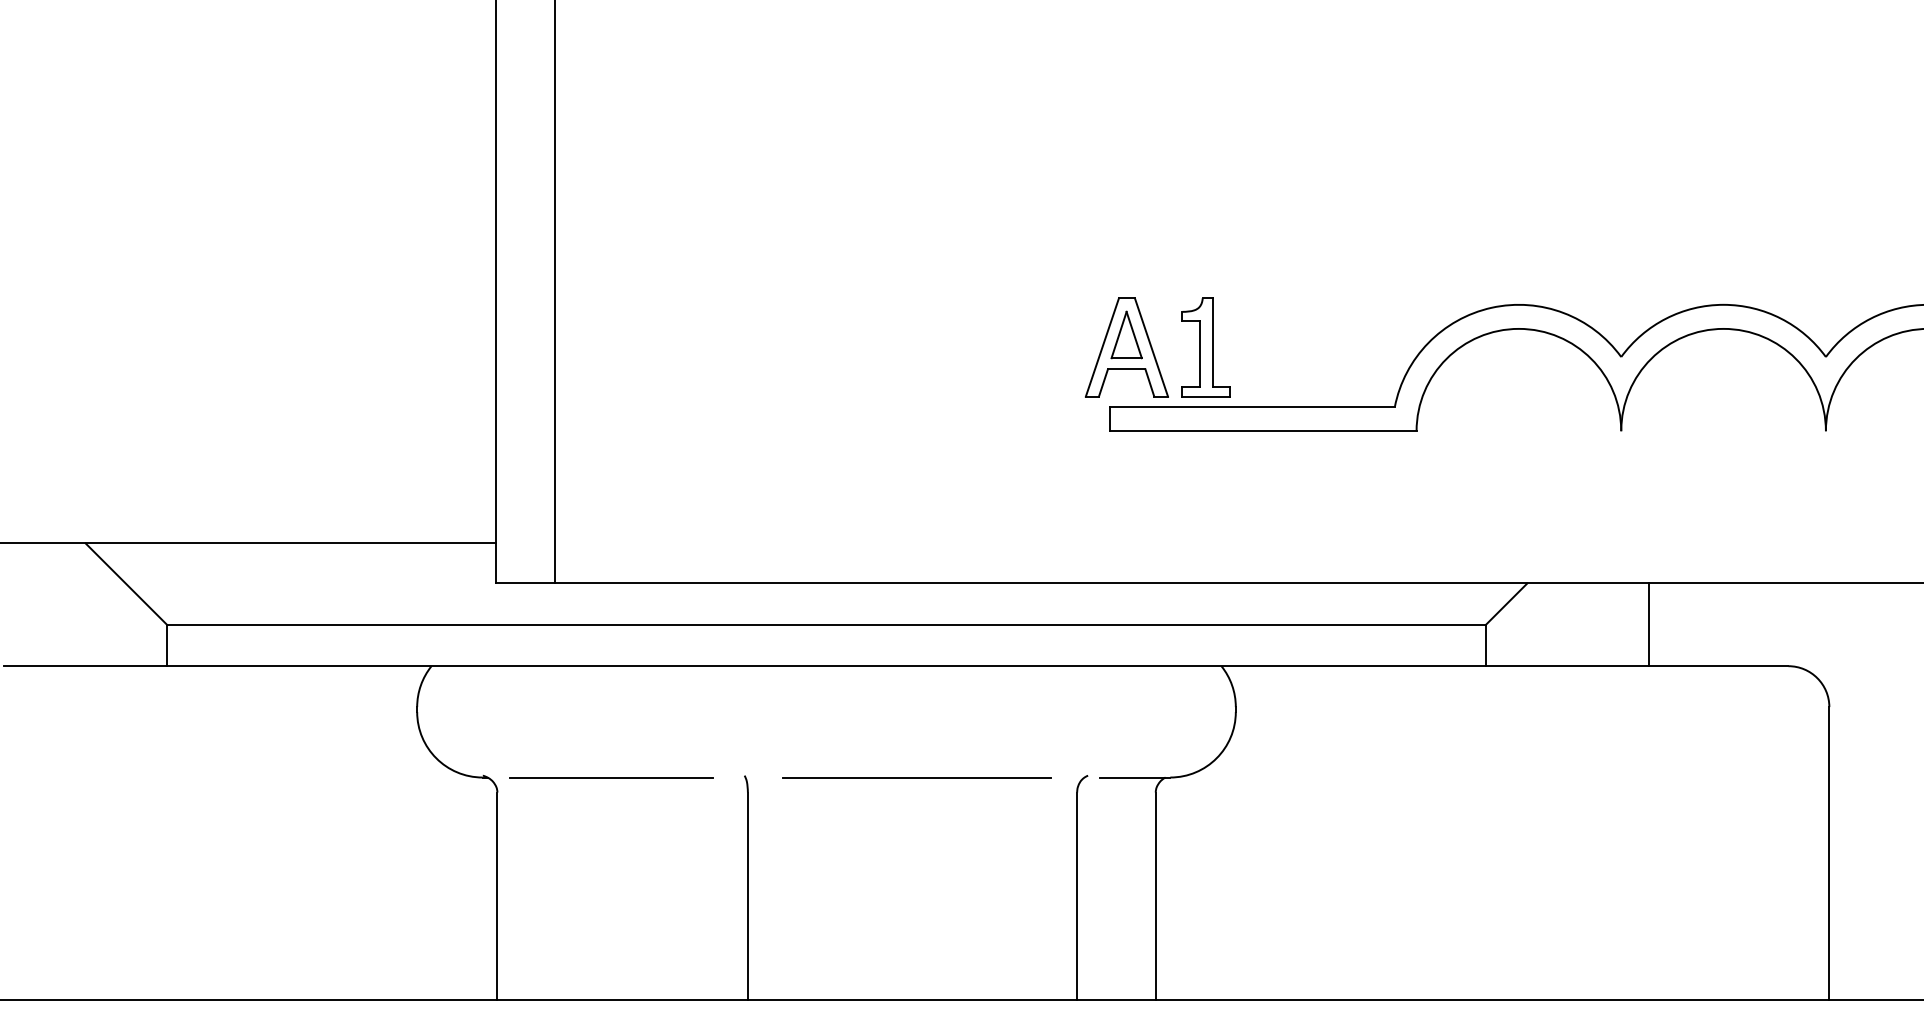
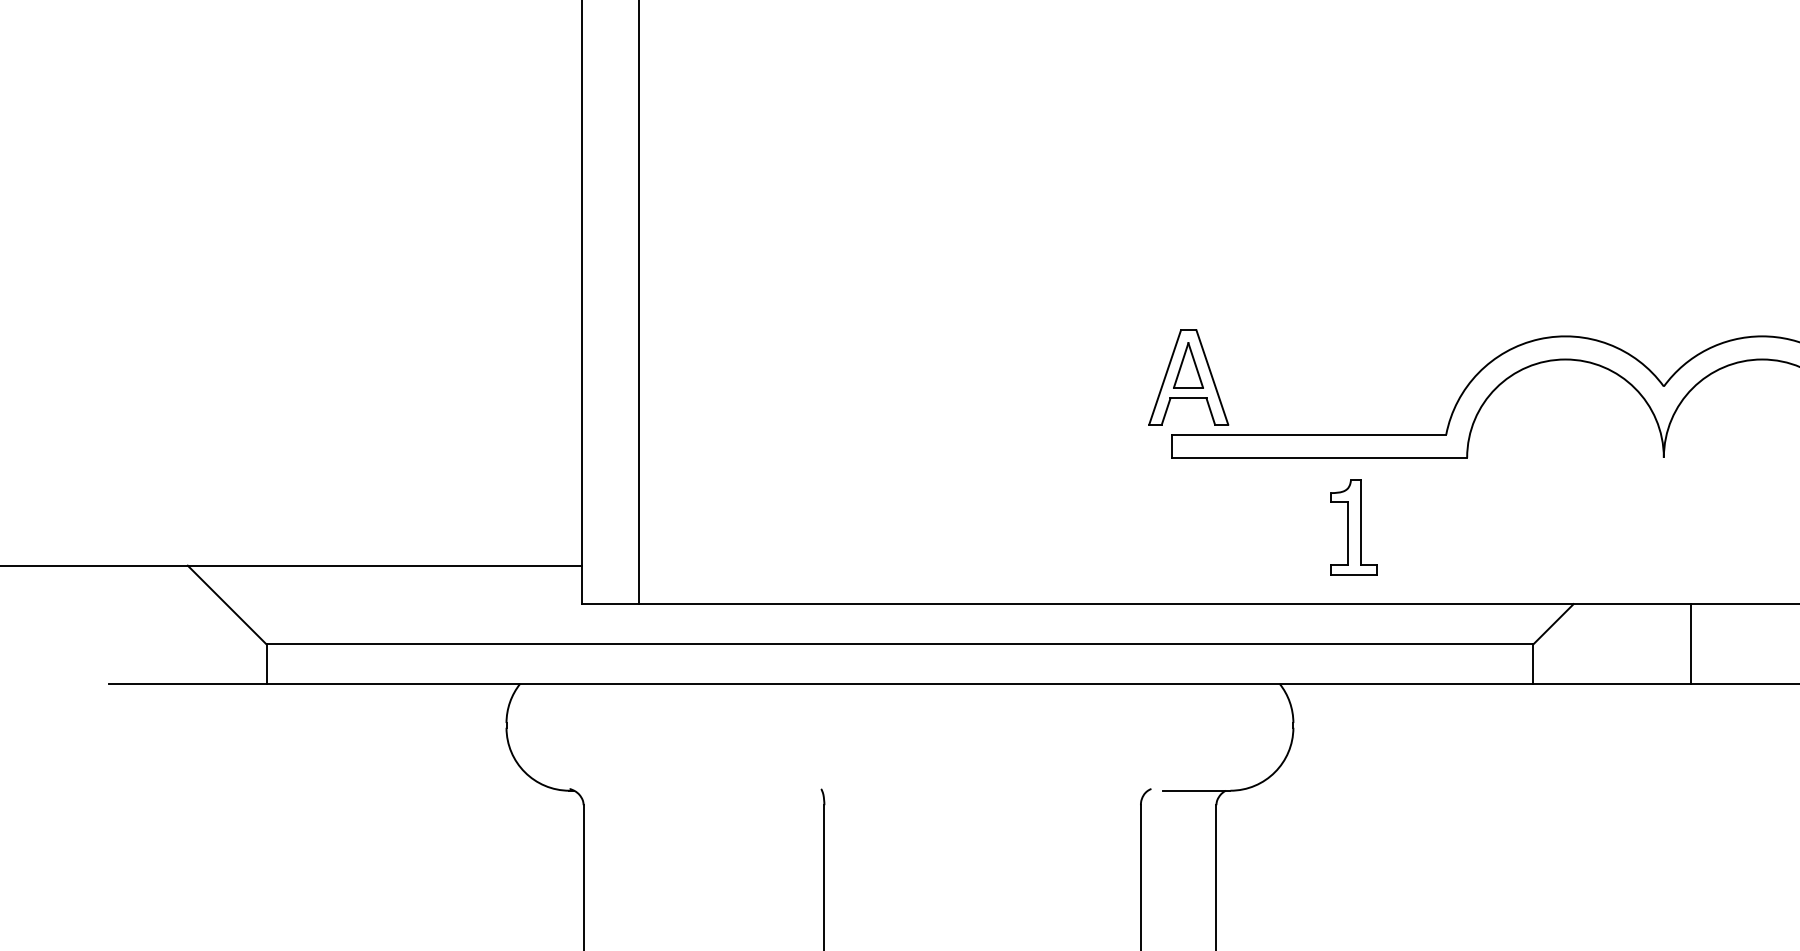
part: (1205, 347) -> (1353, 527), moved
line: (611, 777) -> (693, 790), removed
line: (916, 777) -> (986, 790), removed

